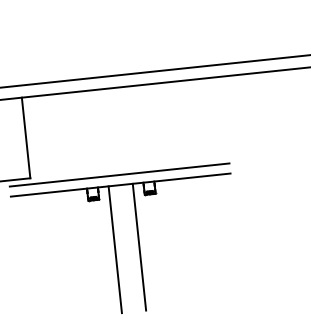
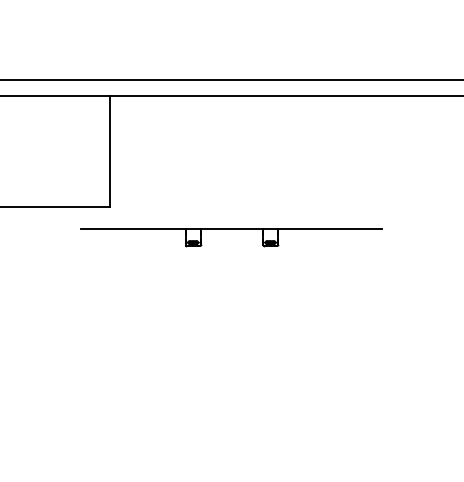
line: (119, 174) -> (231, 214), removed
line: (139, 247) -> (248, 315), removed
line: (115, 249) -> (215, 315), removed

